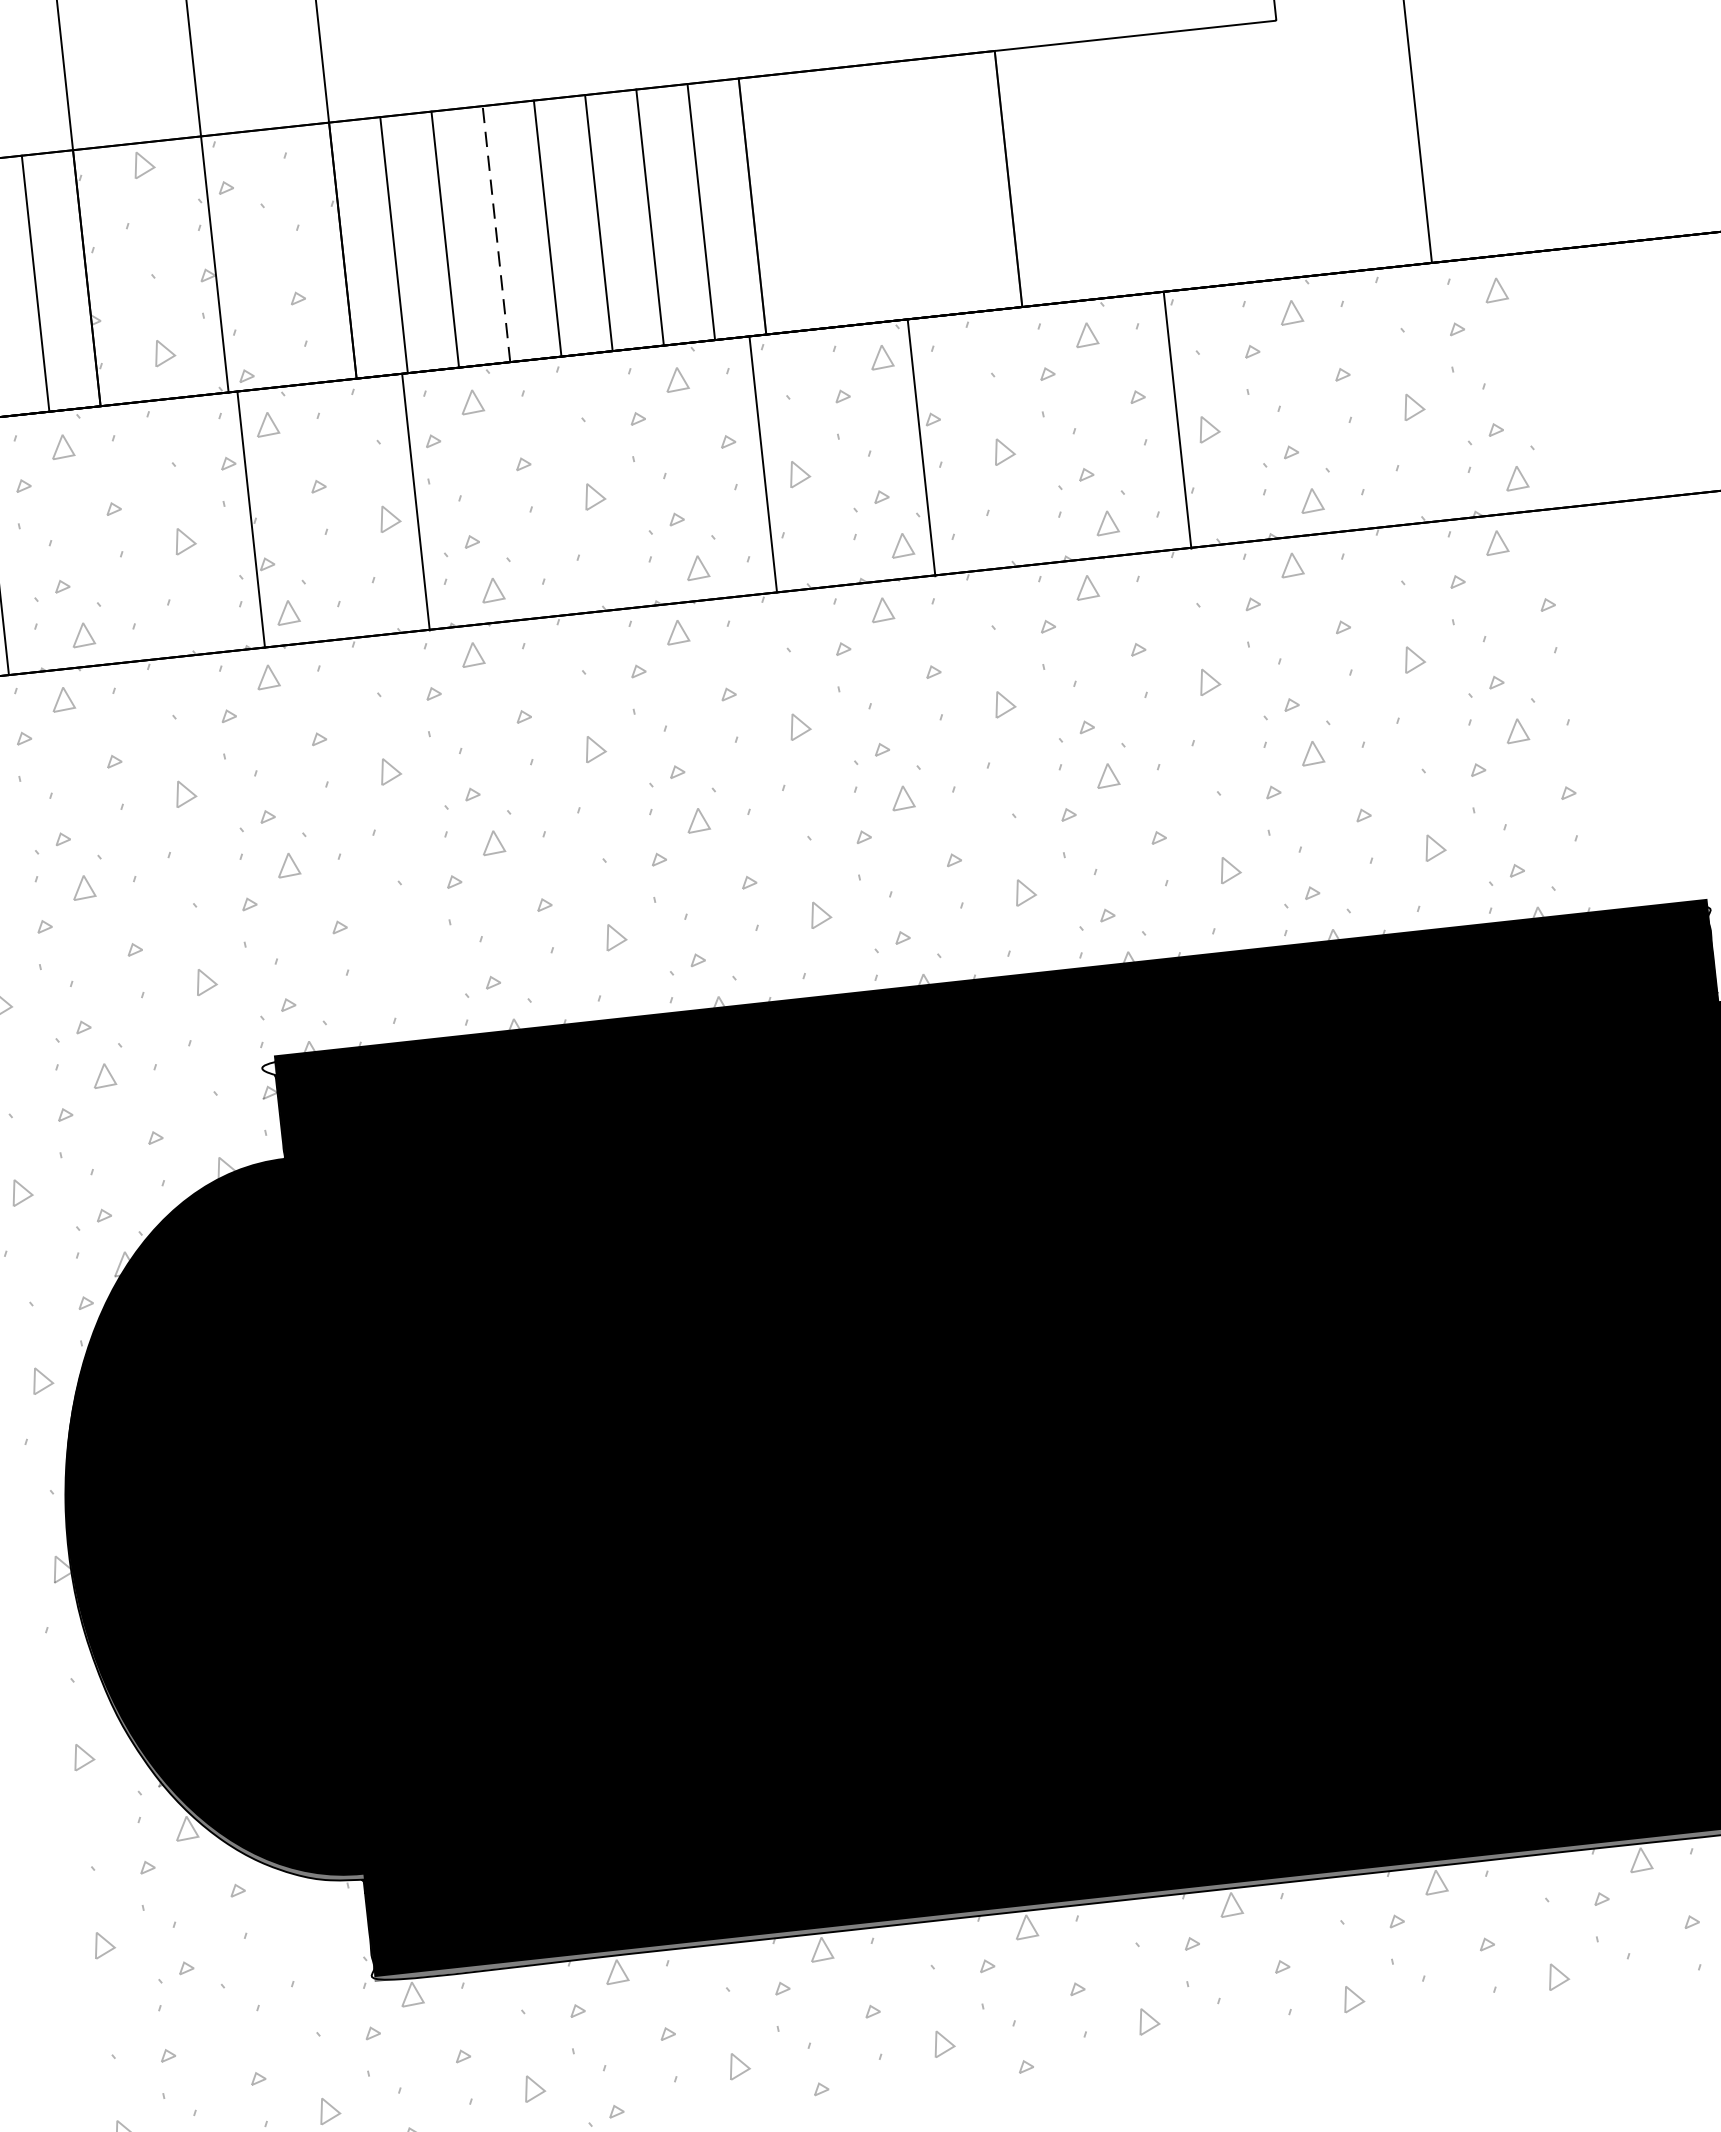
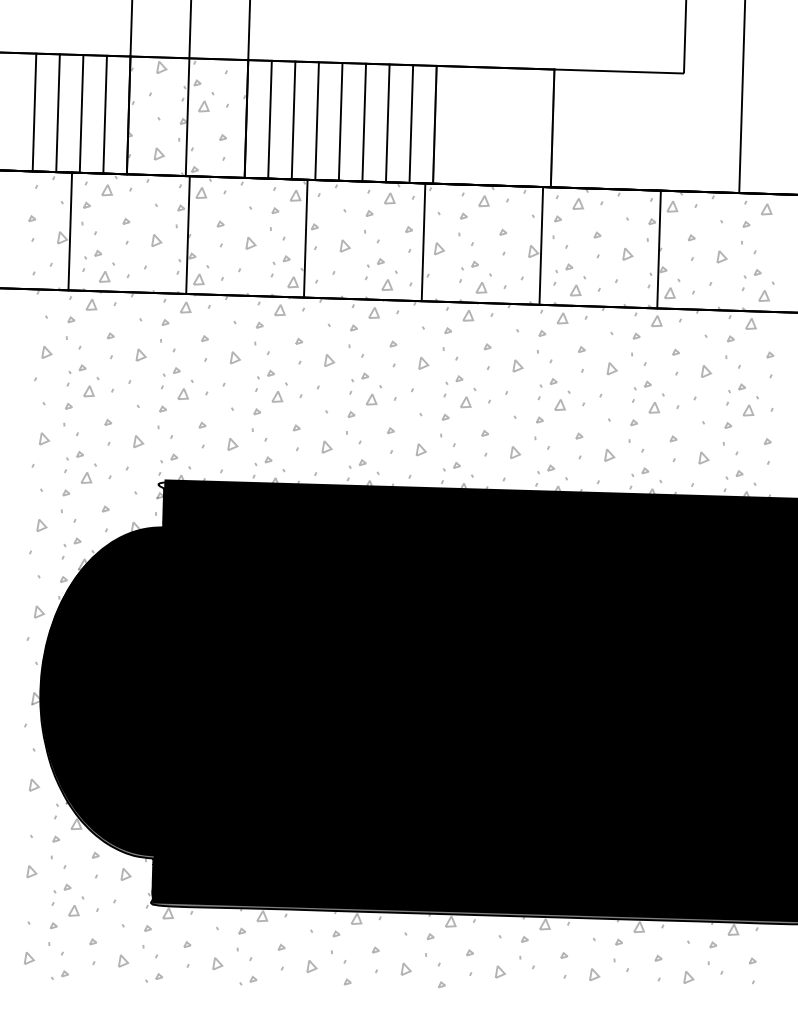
line: (497, 234) -> (317, 121), dashed -> solid
line: (243, 236) -> (202, 106), added
line: (1176, 420) -> (658, 249), moved
line: (921, 447) -> (541, 245), moved
line: (415, 502) -> (305, 238), moved
line: (412, 957) -> (233, 443), added
line: (312, 1921) -> (127, 874), added
line: (205, 2013) -> (73, 909), added

